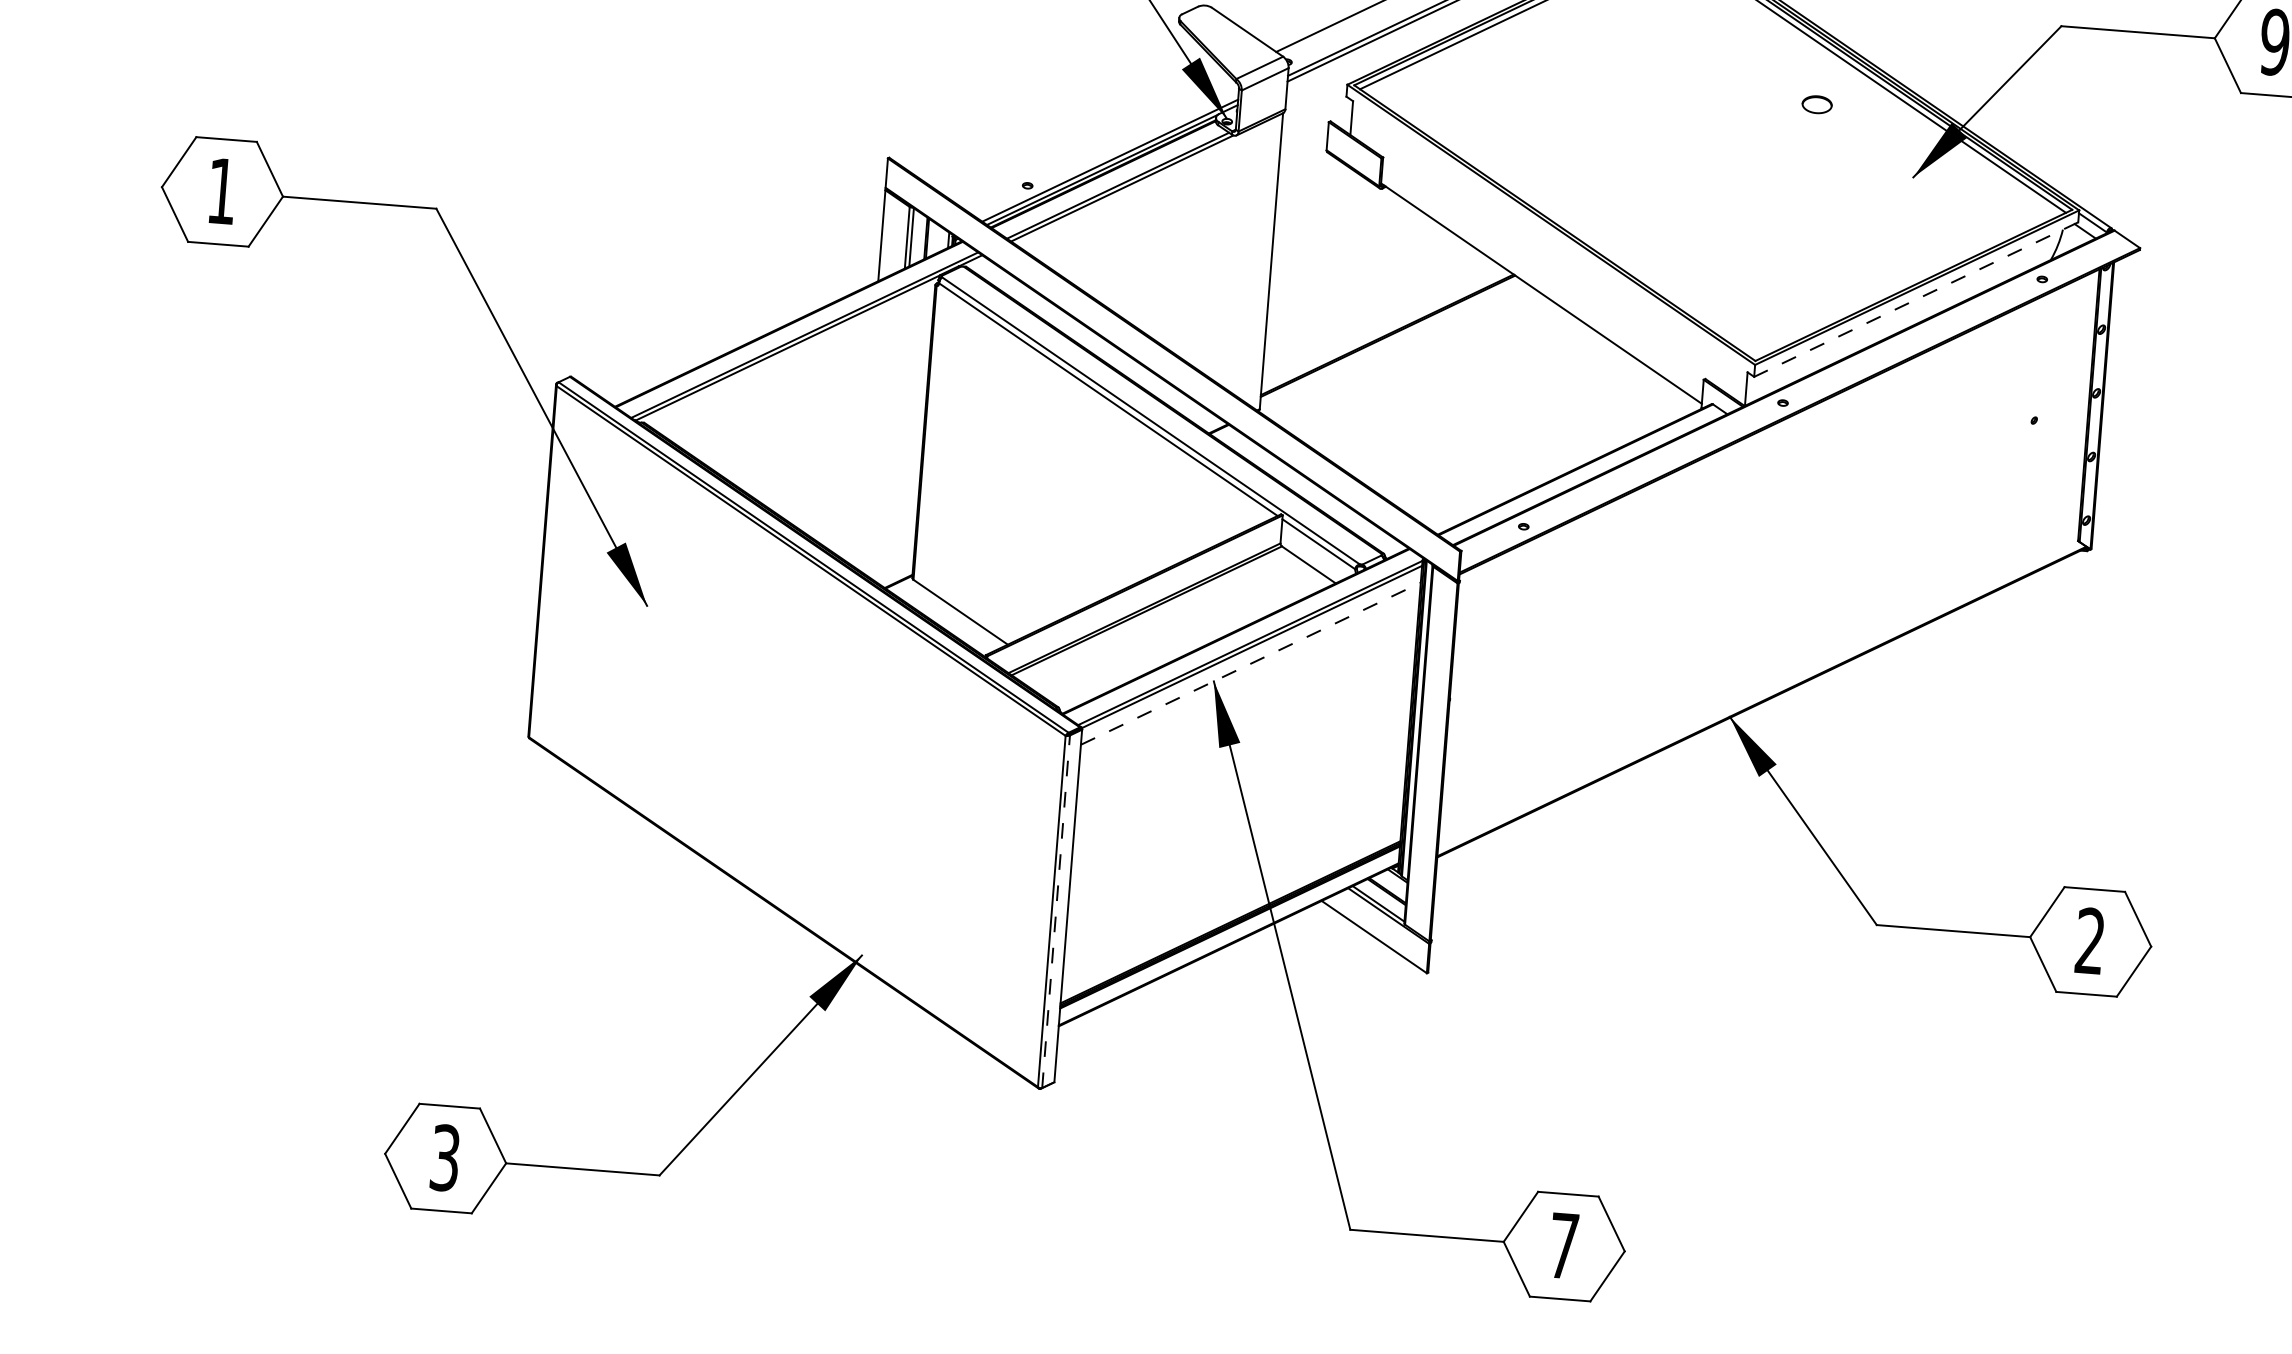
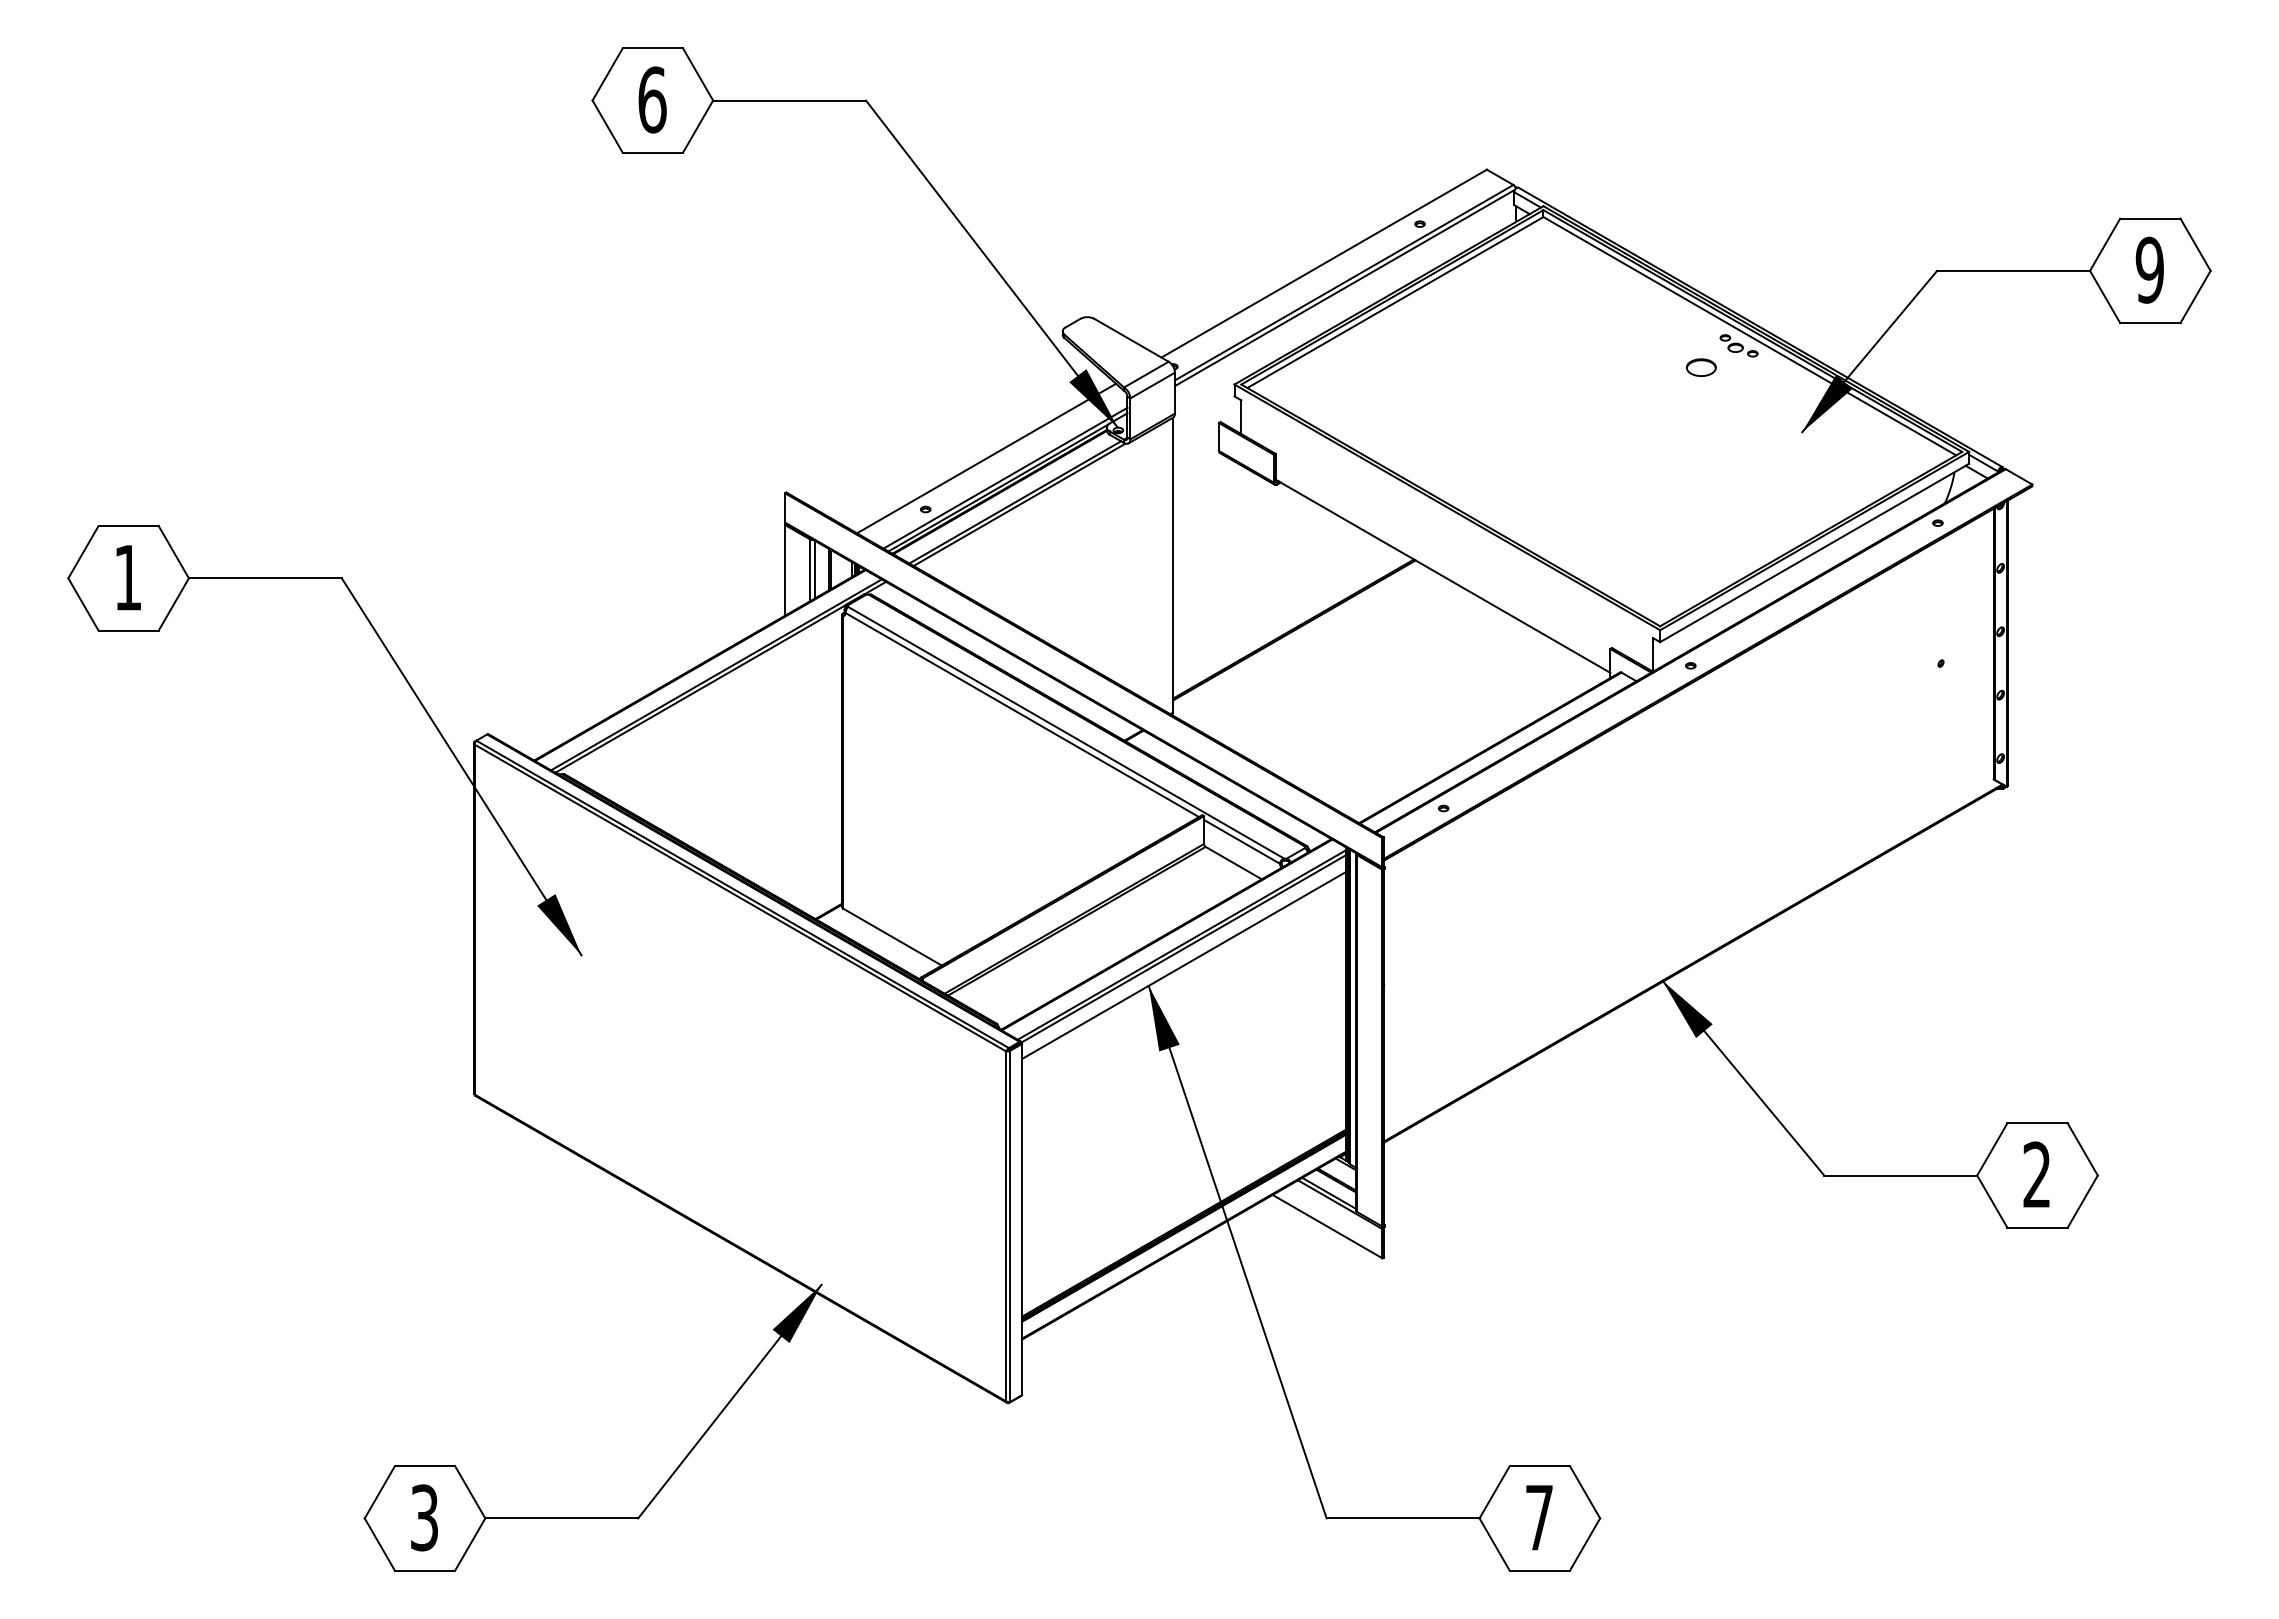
part: (1856, 85) -> (1738, 345), added
line: (1092, 139) -> (986, 458), added
line: (1916, 300) -> (1814, 553), dashed -> solid
line: (1251, 663) -> (1184, 965), dashed -> solid
line: (1056, 911) -> (1010, 1226), dashed -> solid

